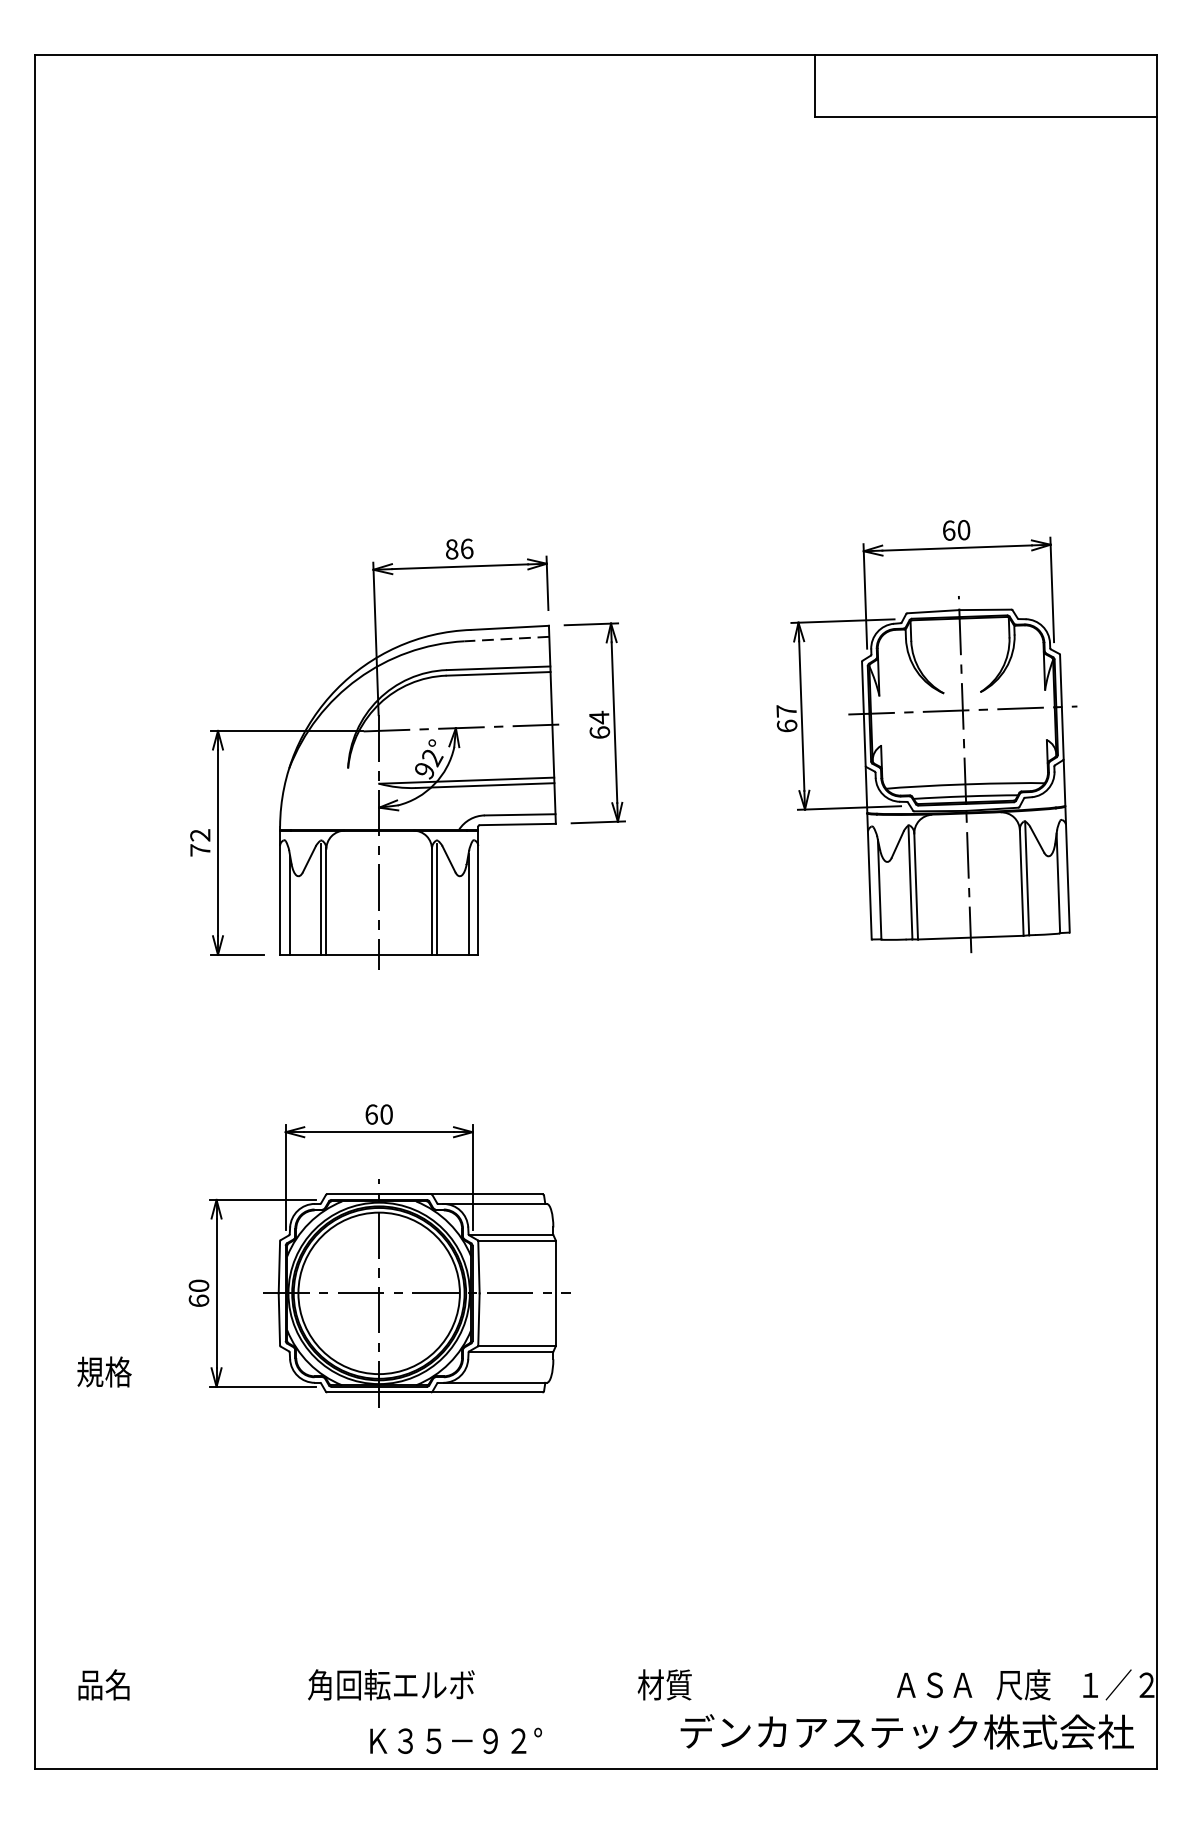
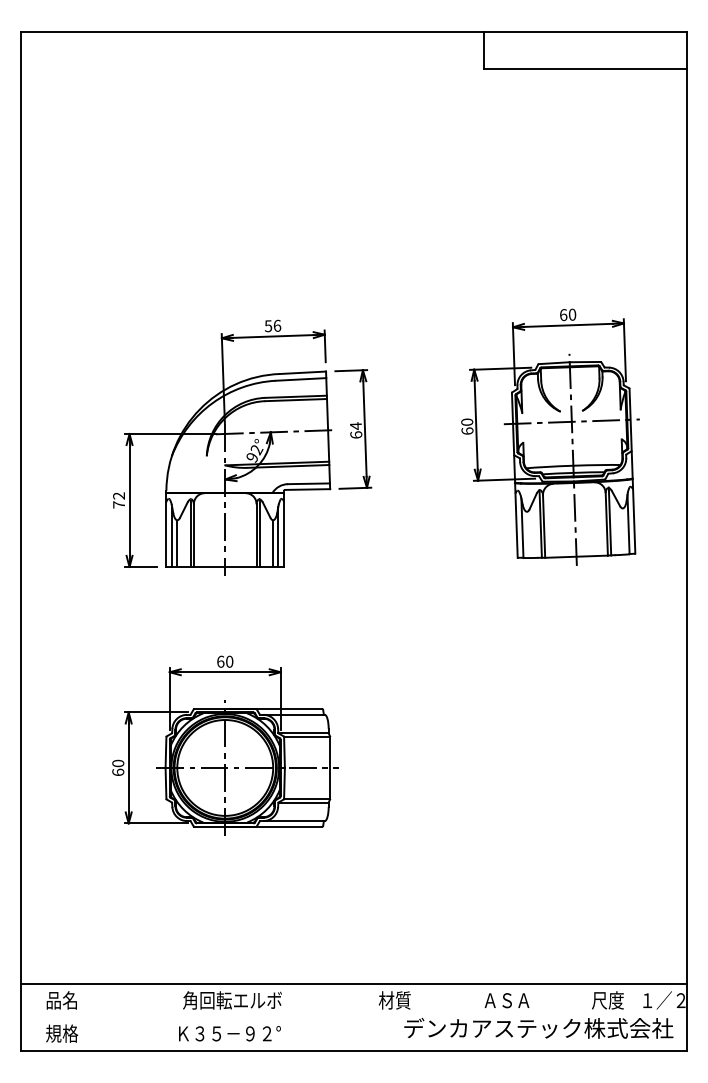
text: (452, 549) -> (268, 326), 86 -> 56
line: (505, 639) -> (300, 379), dashed -> solid
text: (787, 709) -> (467, 421), 67 -> 60
line: (298, 915) -> (177, 543), added
line: (460, 915) -> (273, 543), added
text: (105, 1371) -> (62, 1033), moved
line: (595, 1658) -> (353, 984), added
text: (933, 1685) -> (506, 1000), moved
text: (455, 1740) -> (229, 1033), moved

